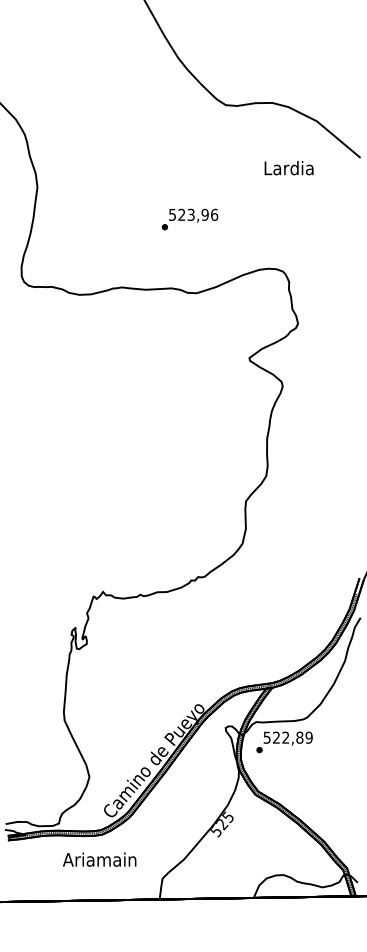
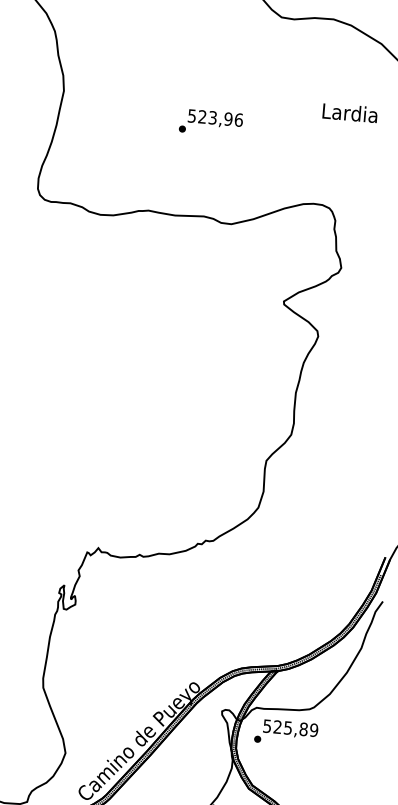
text: (288, 168) -> (349, 113), moved
text: (189, 219) -> (210, 122), moved
text: (285, 737) -> (287, 727), 522,89 -> 525,89

